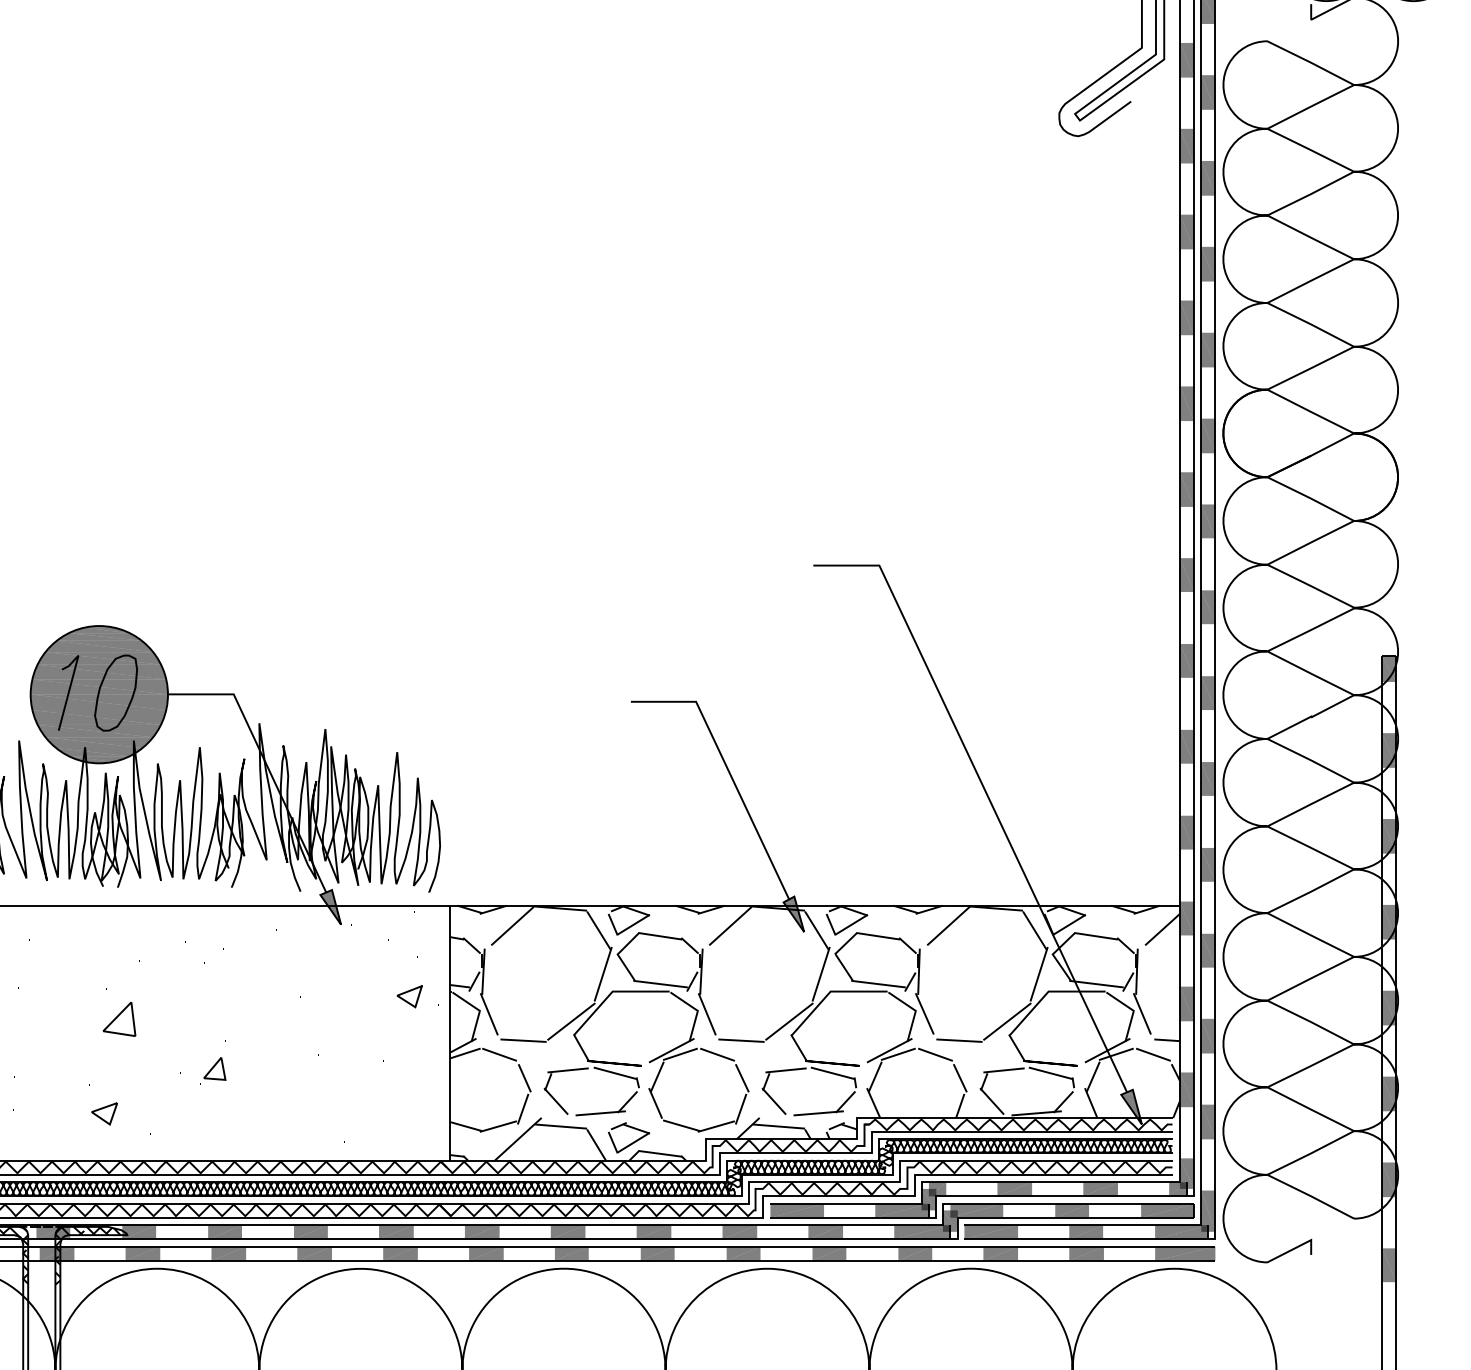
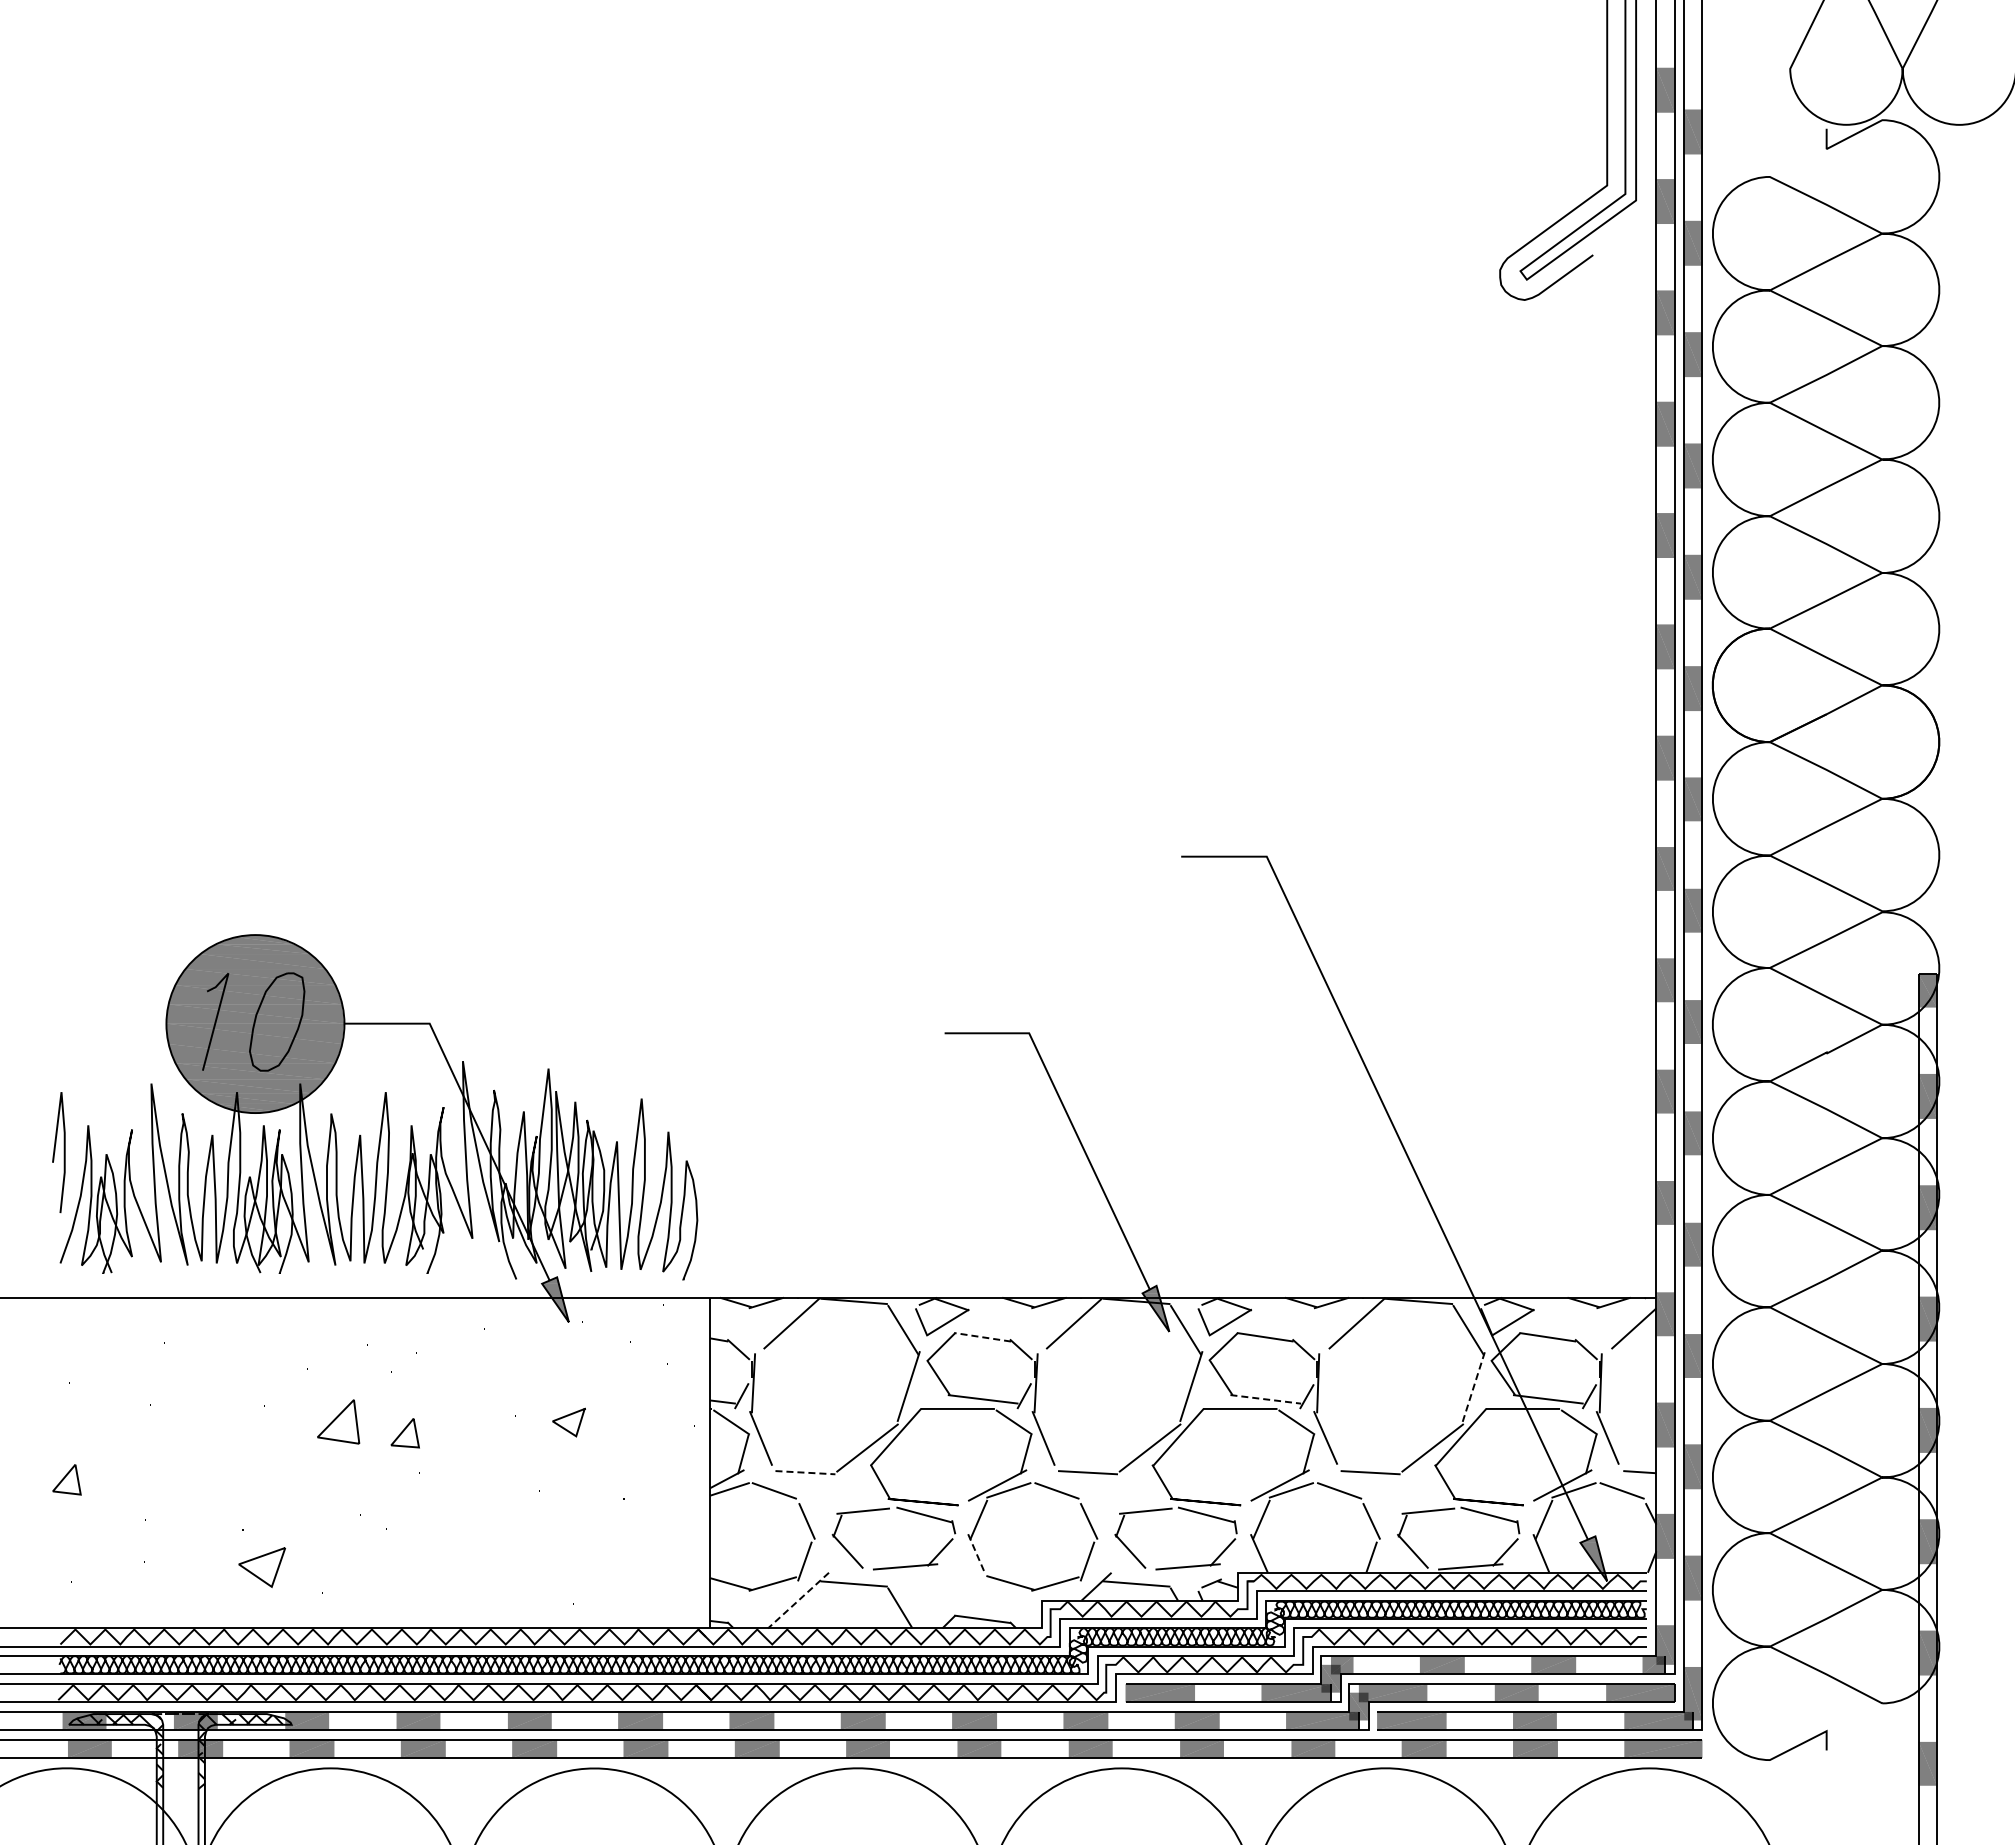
line: (660, 936) -> (982, 1337), solid -> dashed
line: (1039, 974) -> (1474, 1386), solid -> dashed
line: (878, 984) -> (1265, 1399), solid -> dashed
line: (407, 992) -> (565, 1417), moved
part: (119, 1018) -> (338, 1421), moved
line: (523, 1040) -> (805, 1472), solid -> dashed
part: (214, 1069) -> (404, 1433), moved
line: (655, 1103) -> (976, 1554), solid -> dashed
part: (104, 1113) -> (262, 1567), size x1.4
line: (518, 1139) -> (798, 1600), solid -> dashed
part: (632, 1142) -> (946, 1604), removed

